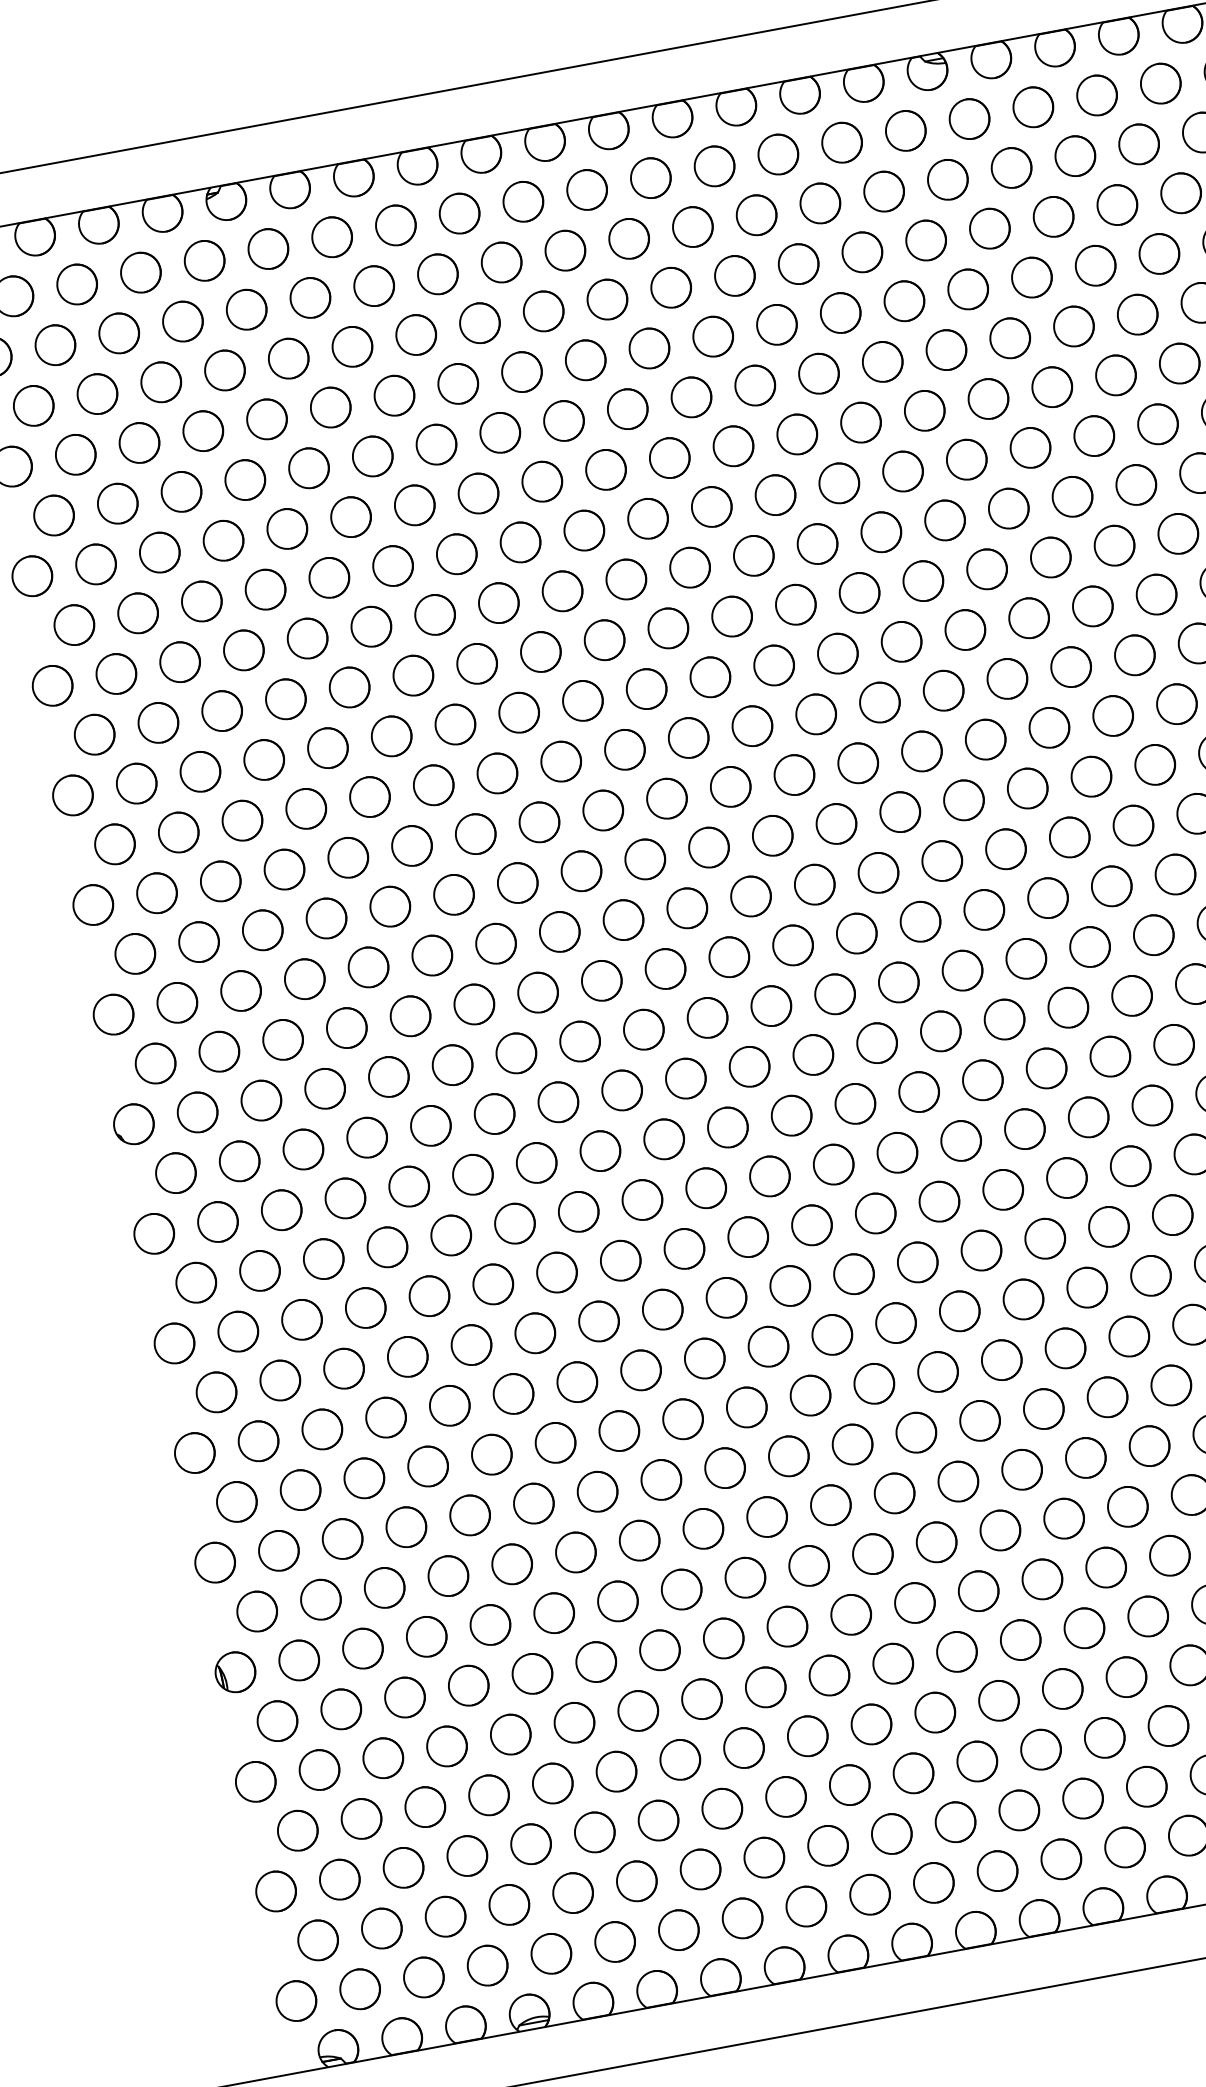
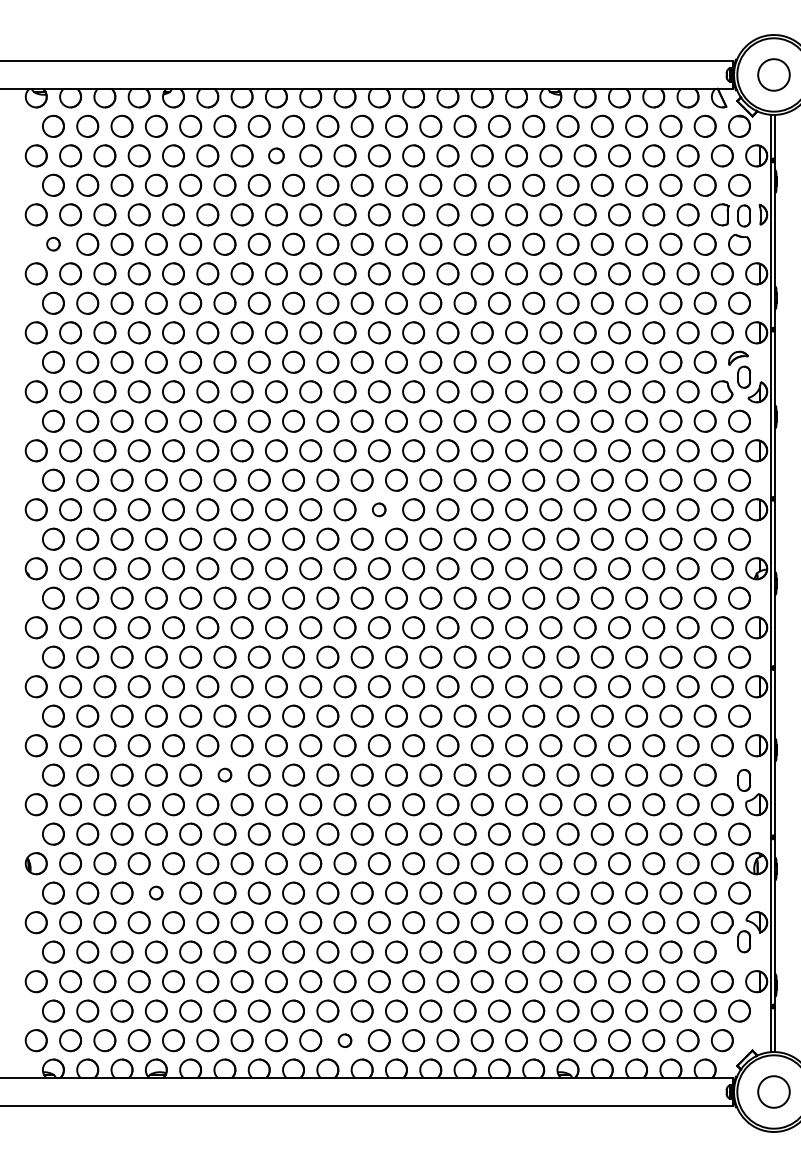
circle: (437, 273) -> (276, 155), size x0.7
circle: (53, 513) -> (53, 243), size x0.6
circle: (749, 896) -> (378, 509), size x0.6
circle: (554, 1441) -> (224, 774), size x0.6
circle: (466, 1684) -> (155, 892), size x0.6
circle: (869, 1894) -> (344, 1040), size x0.6

